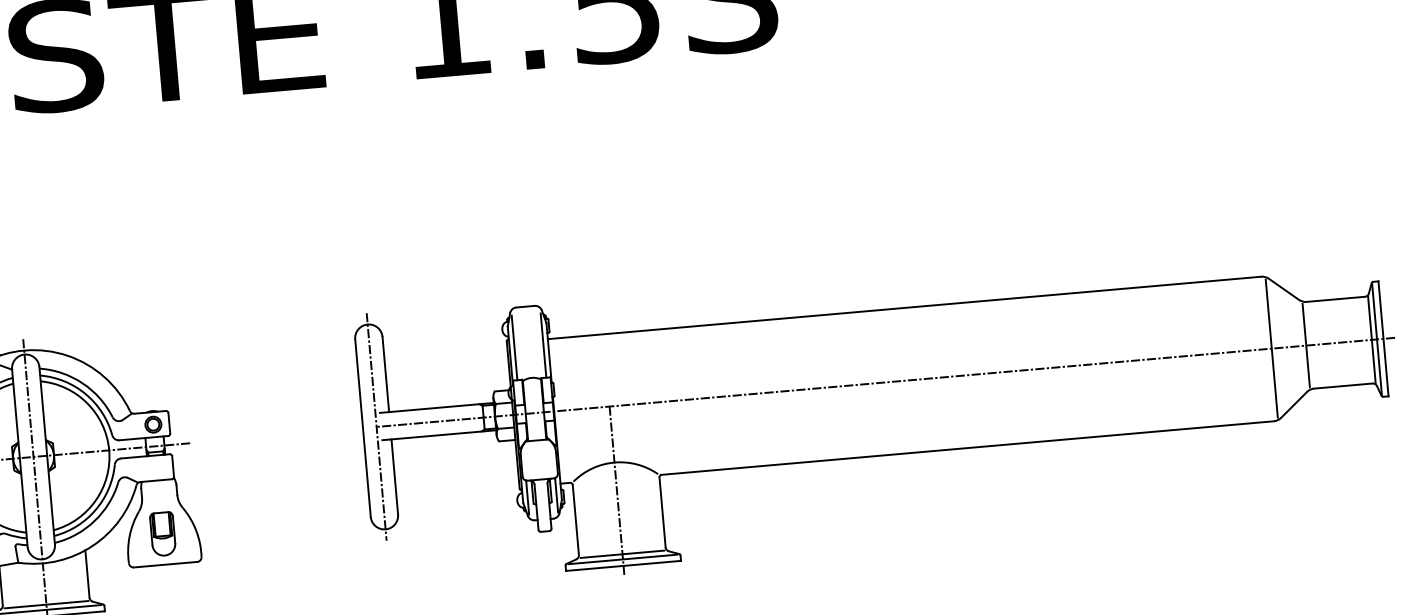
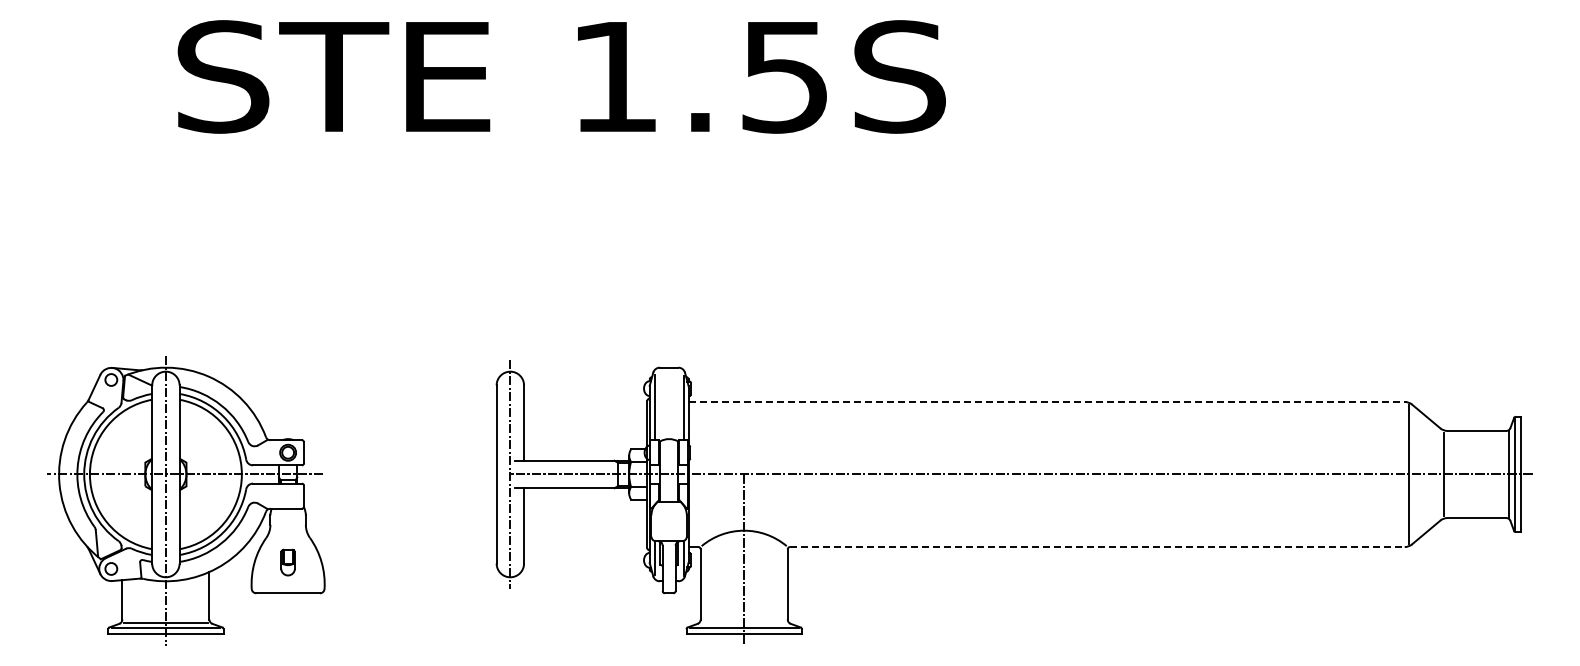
line: (905, 307) -> (1047, 401), solid -> dashed
line: (967, 448) -> (1097, 547), solid -> dashed
part: (162, 534) -> (287, 562), size x0.6
line: (622, 554) -> (744, 622), removed

